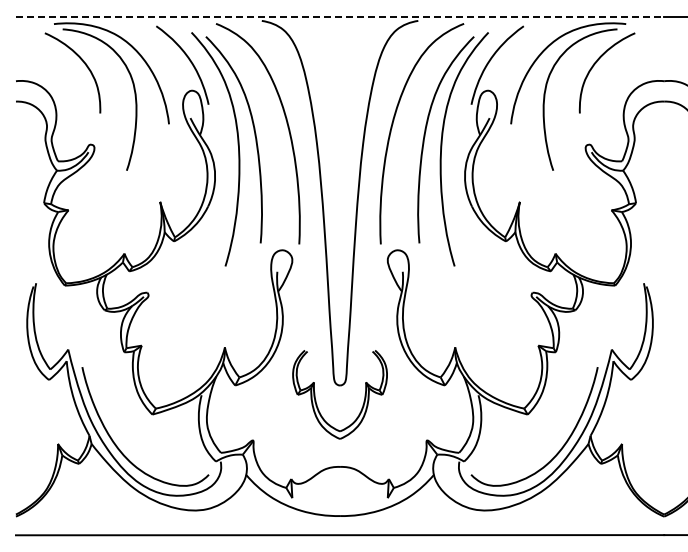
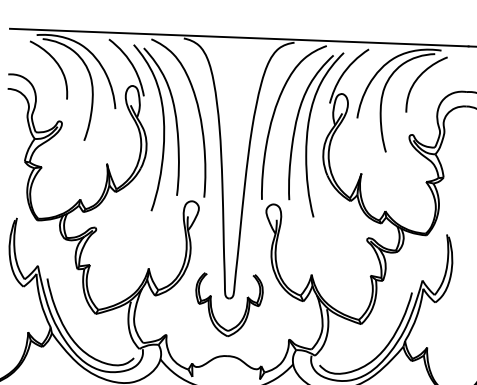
line: (340, 16) -> (239, 37), dashed -> solid

